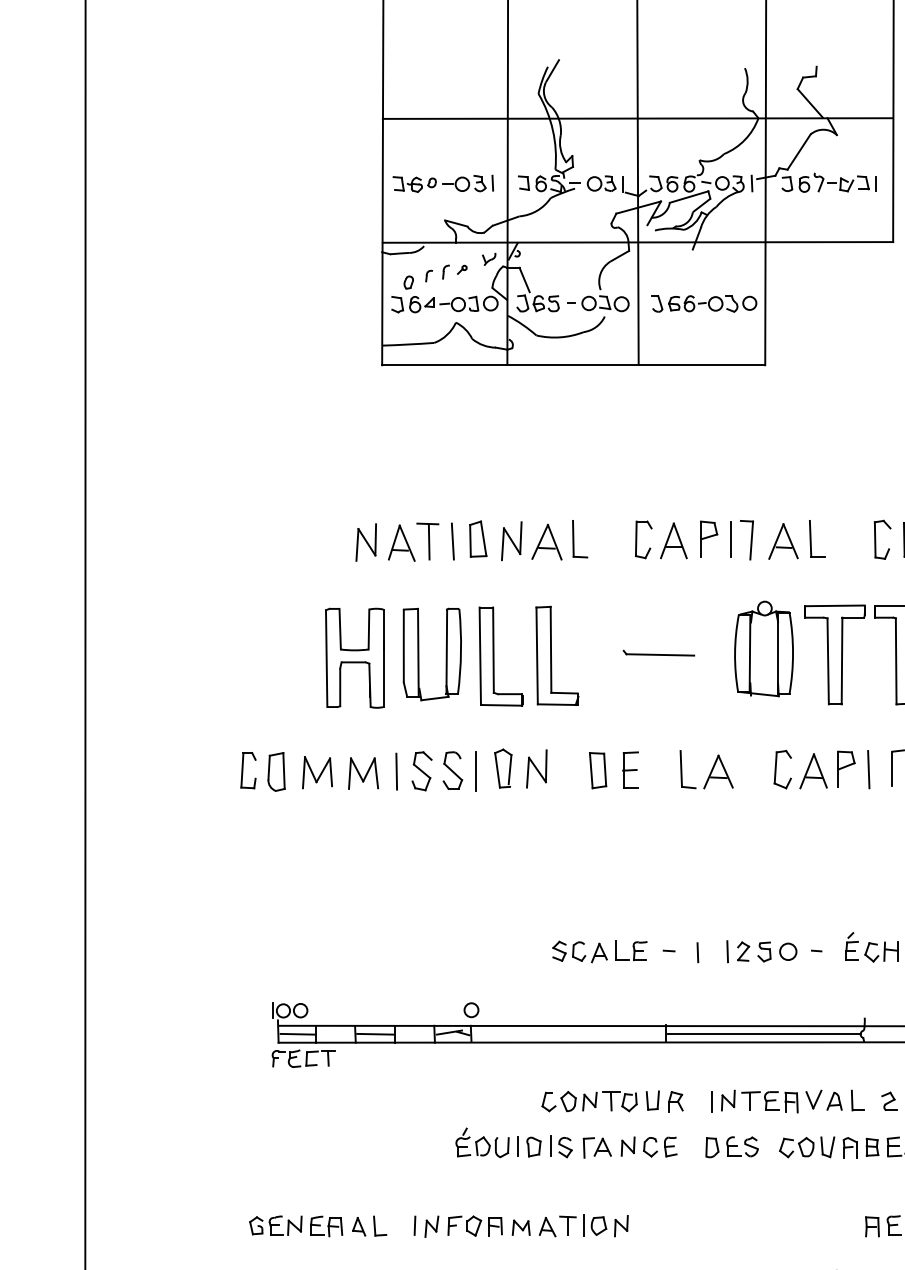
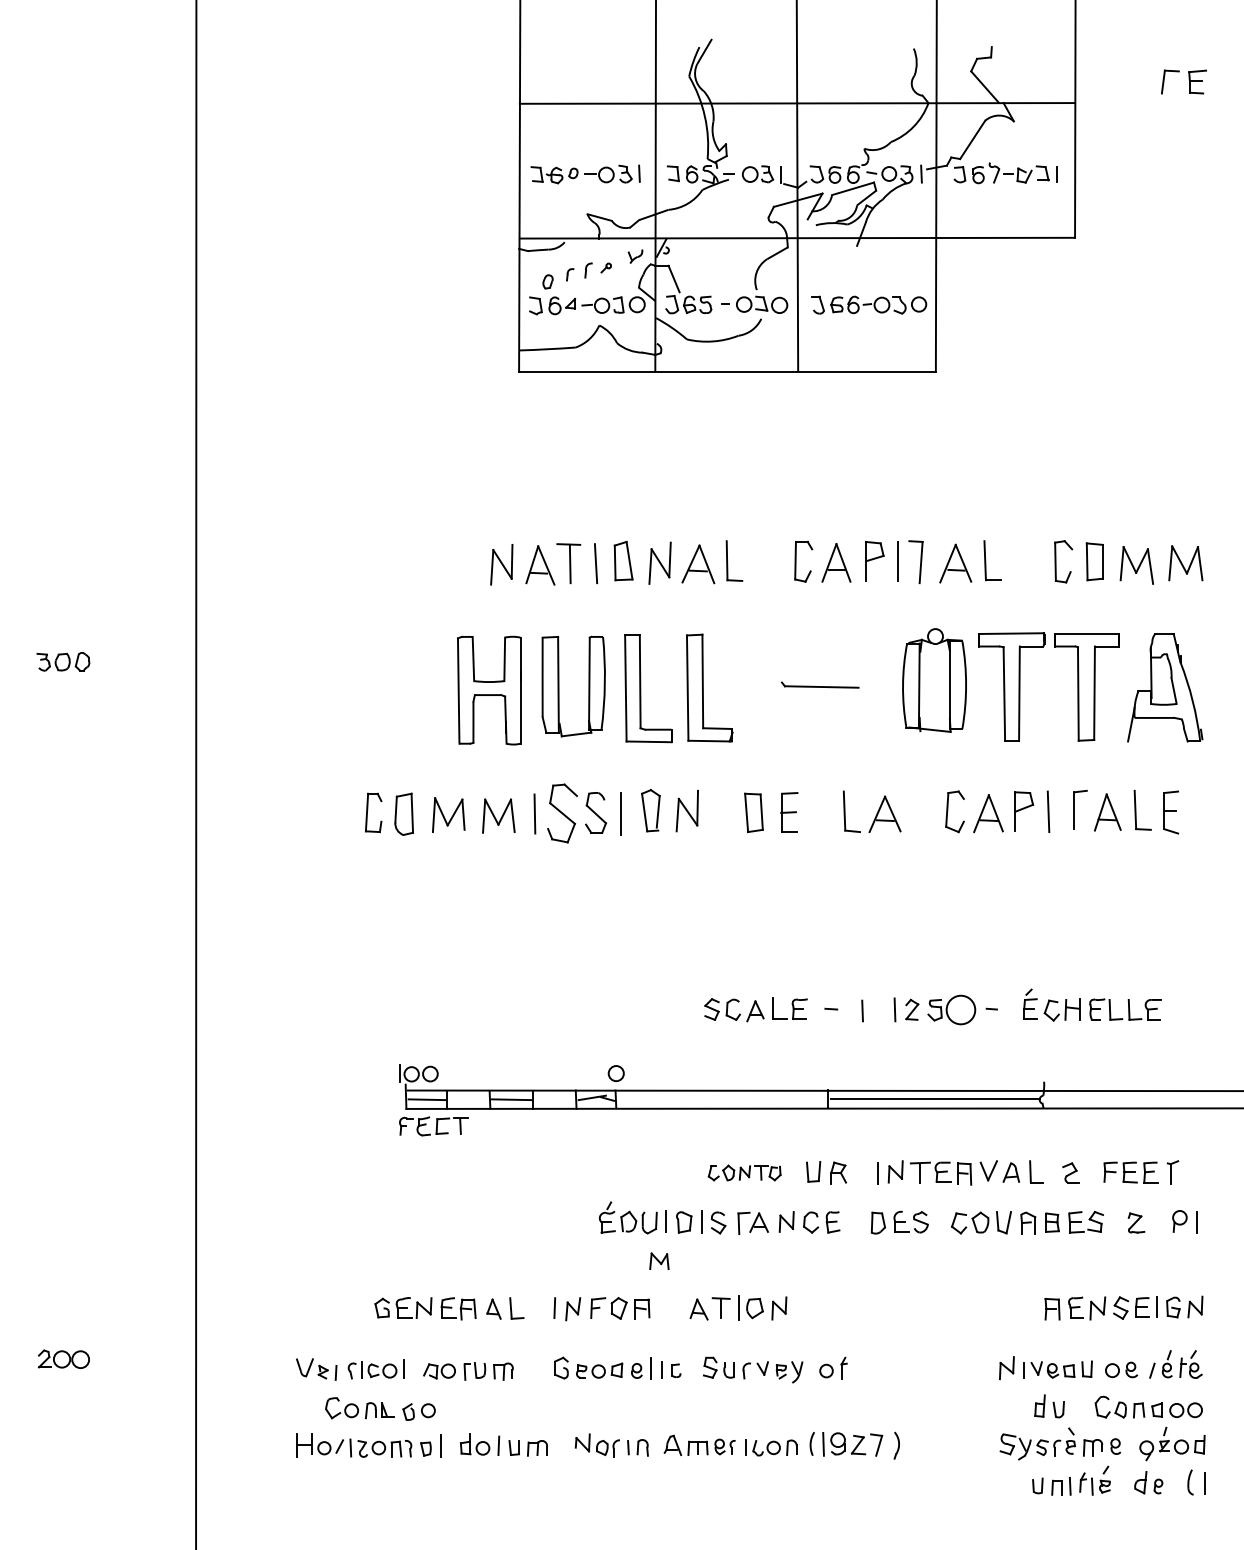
part: (422, 771) -> (562, 813), size x1.4
circle: (787, 951) -> (960, 1009), size x1.6
part: (589, 1101) -> (744, 1172), size x0.7
part: (521, 1227) -> (659, 1260), moved

